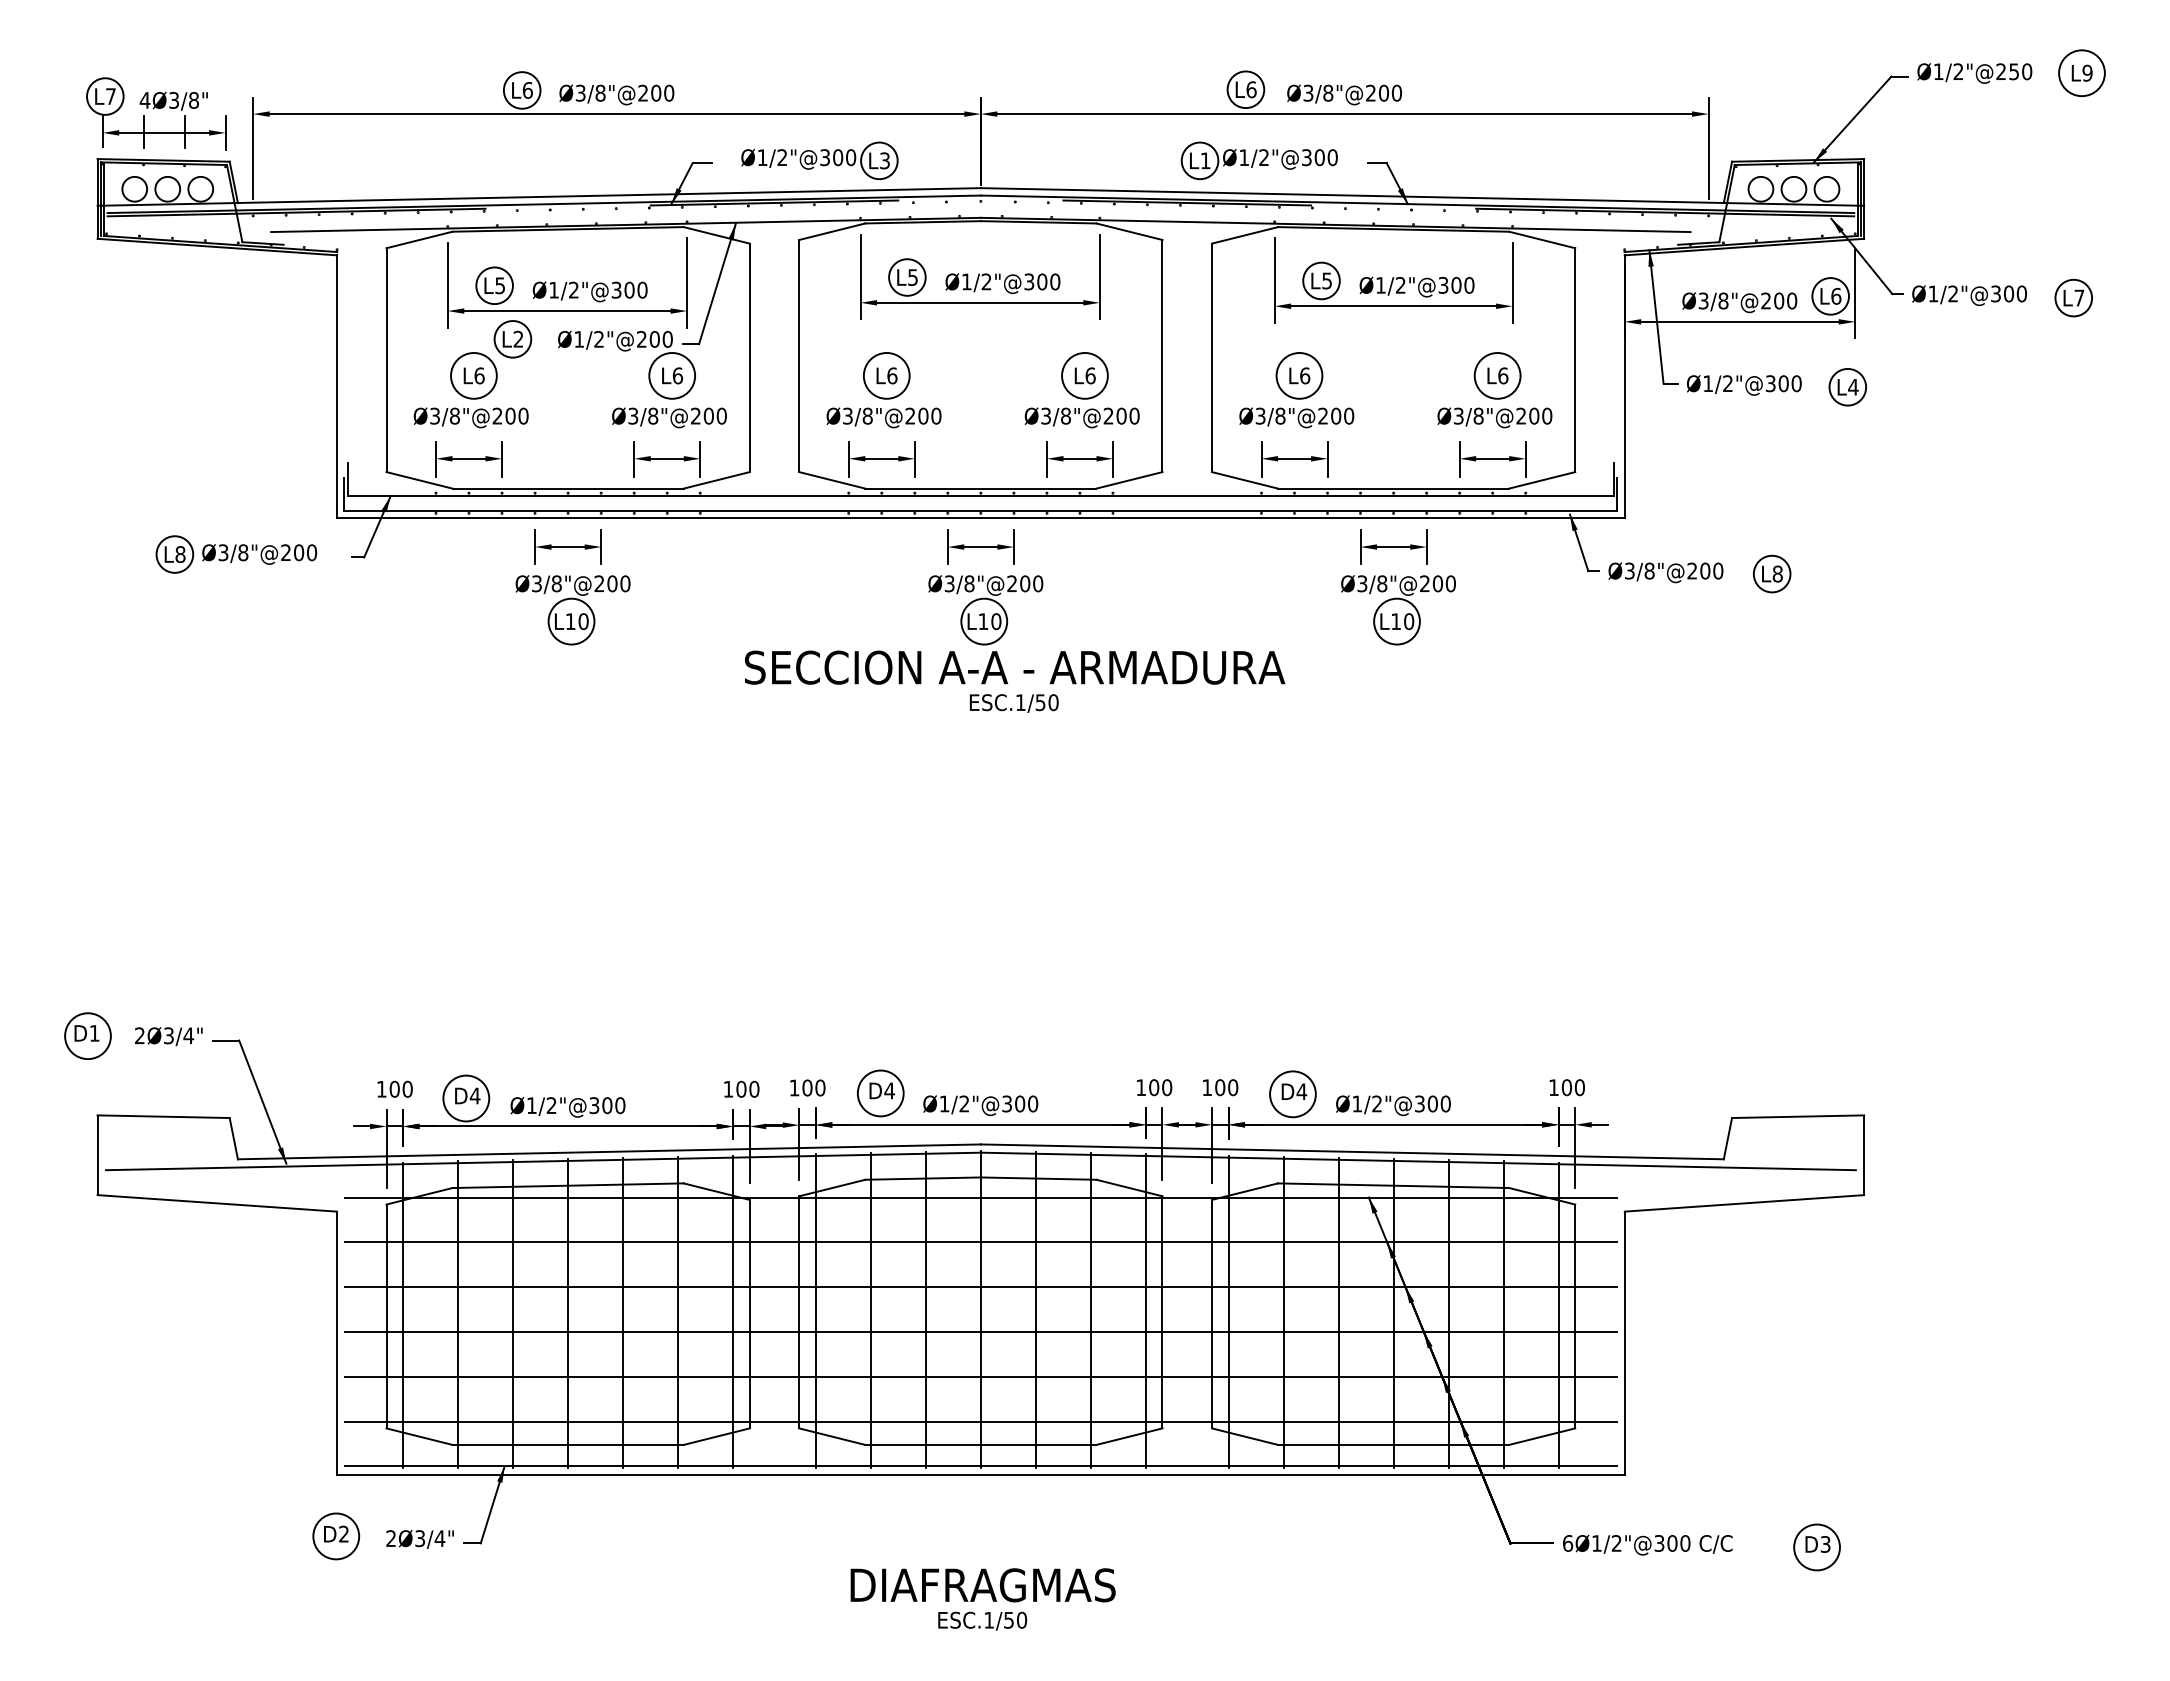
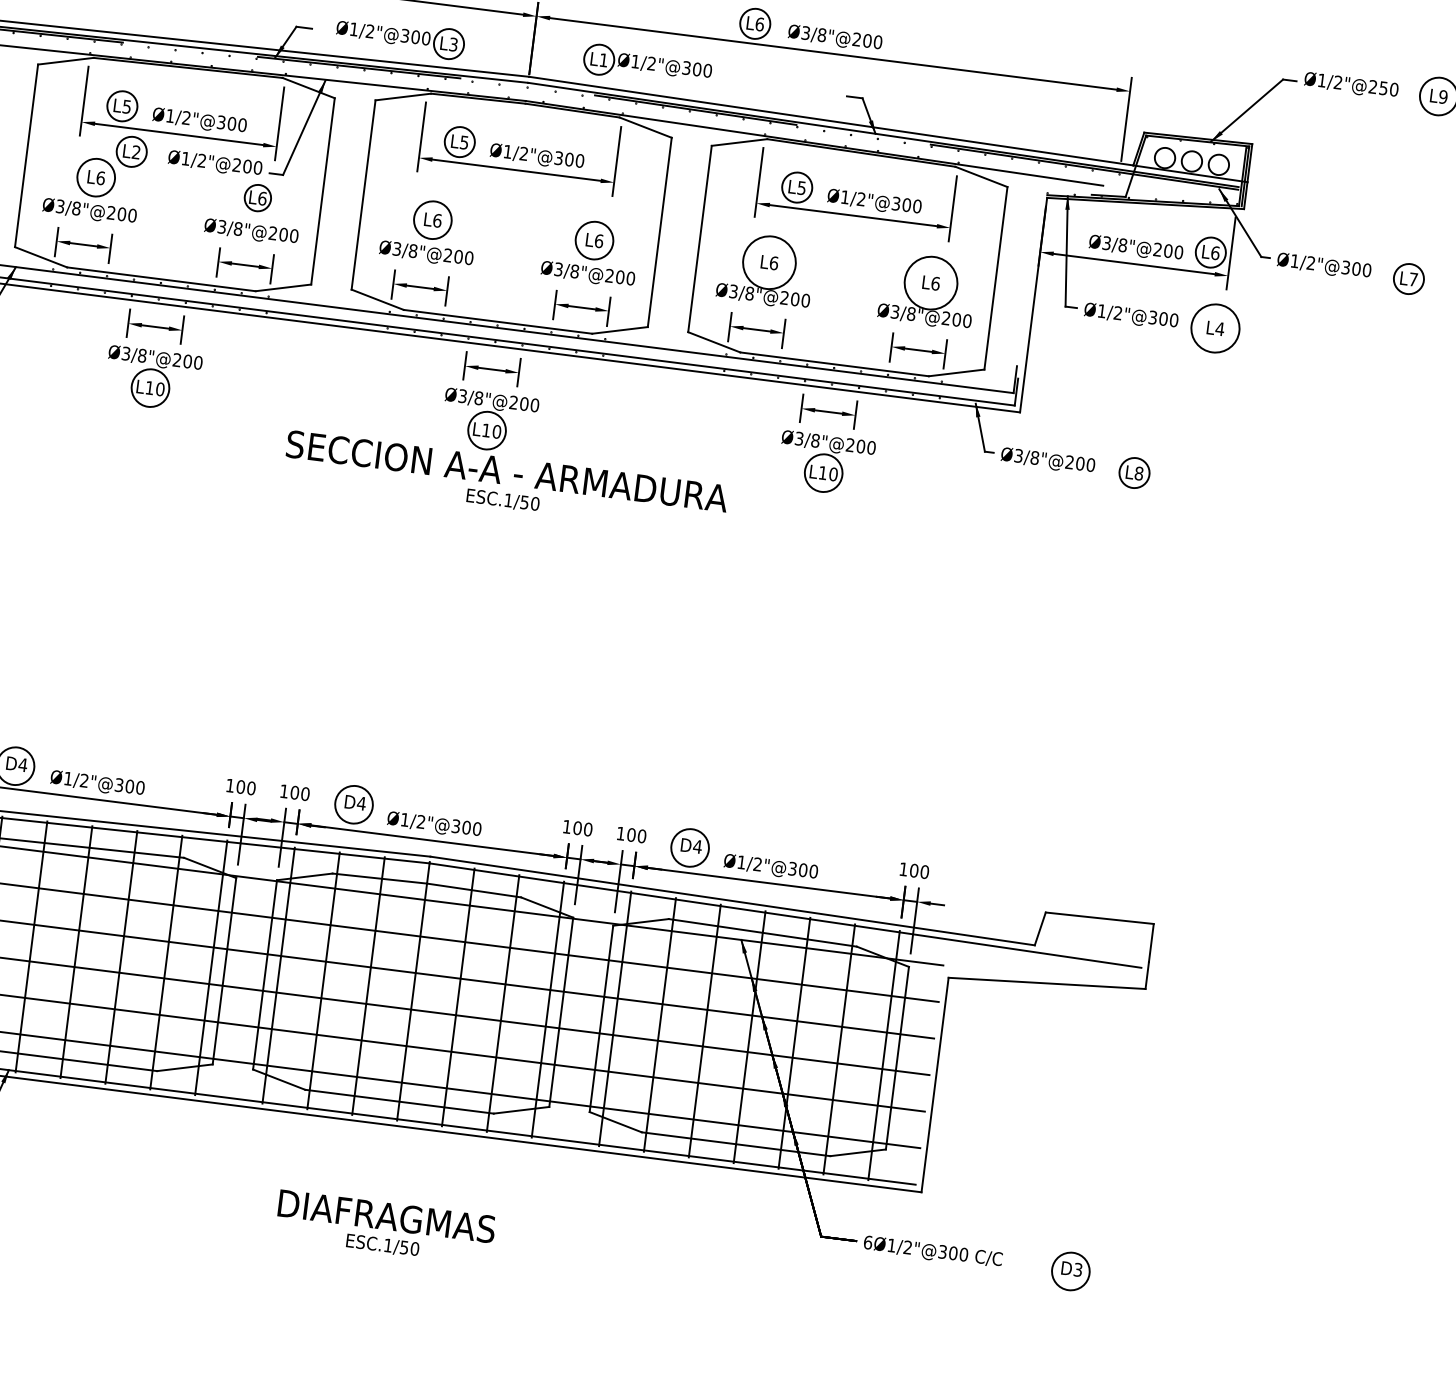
part: (1258, 160) -> (646, 65), moved
circle: (672, 375) -> (258, 197), size x0.7
circle: (1299, 375) -> (769, 262), size x1.4
circle: (1497, 375) -> (930, 282), size x1.4
circle: (1847, 386) -> (1215, 327), size x1.6

